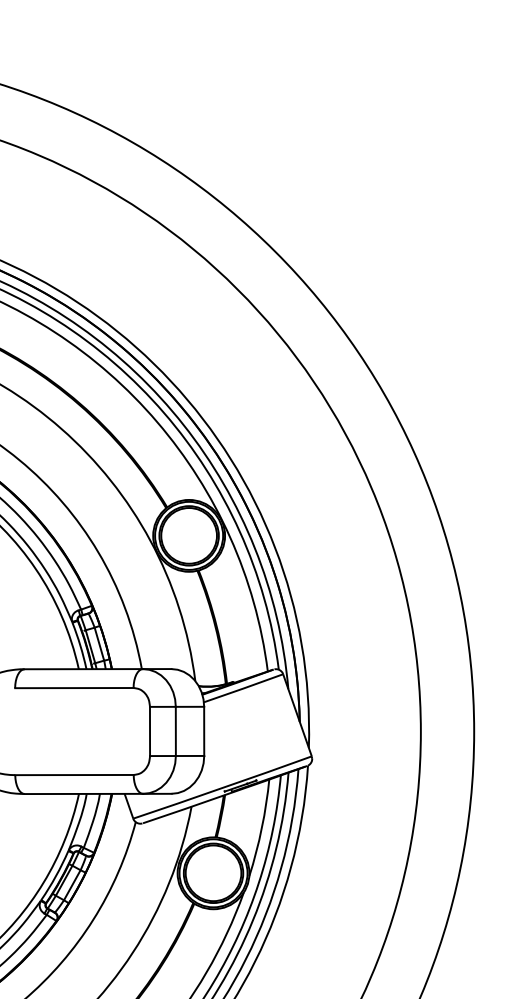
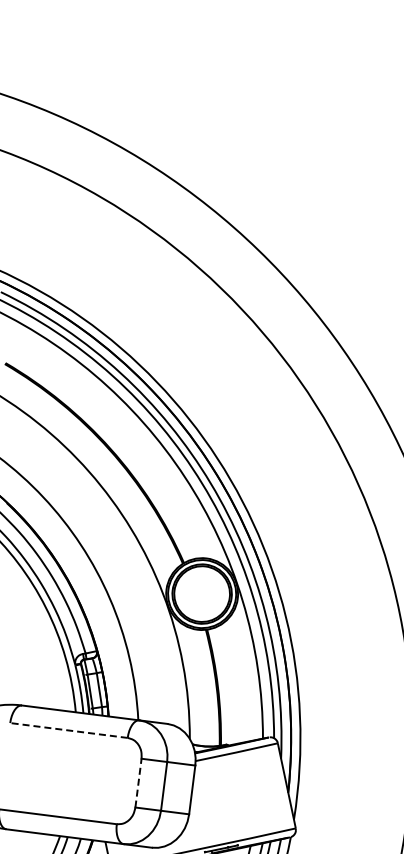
line: (73, 688) -> (68, 730), solid -> dashed
line: (150, 731) -> (138, 783), solid -> dashed

